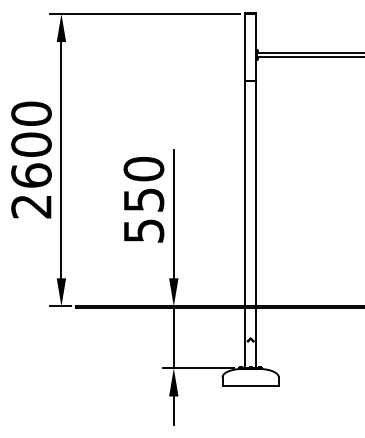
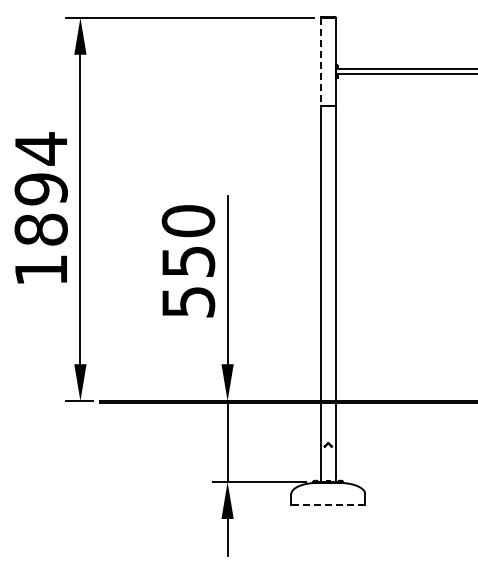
line: (244, 47) -> (320, 62), solid -> dashed
text: (30, 159) -> (40, 208), 2600 -> 1894
line: (250, 385) -> (328, 504), solid -> dashed

